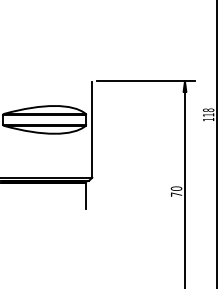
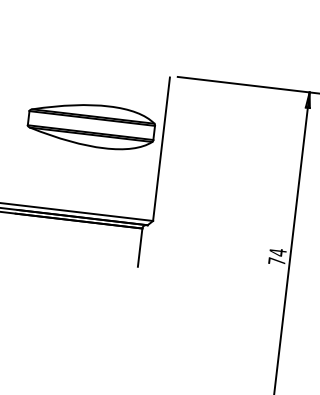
text: (176, 188) -> (277, 252), 70 -> 74

